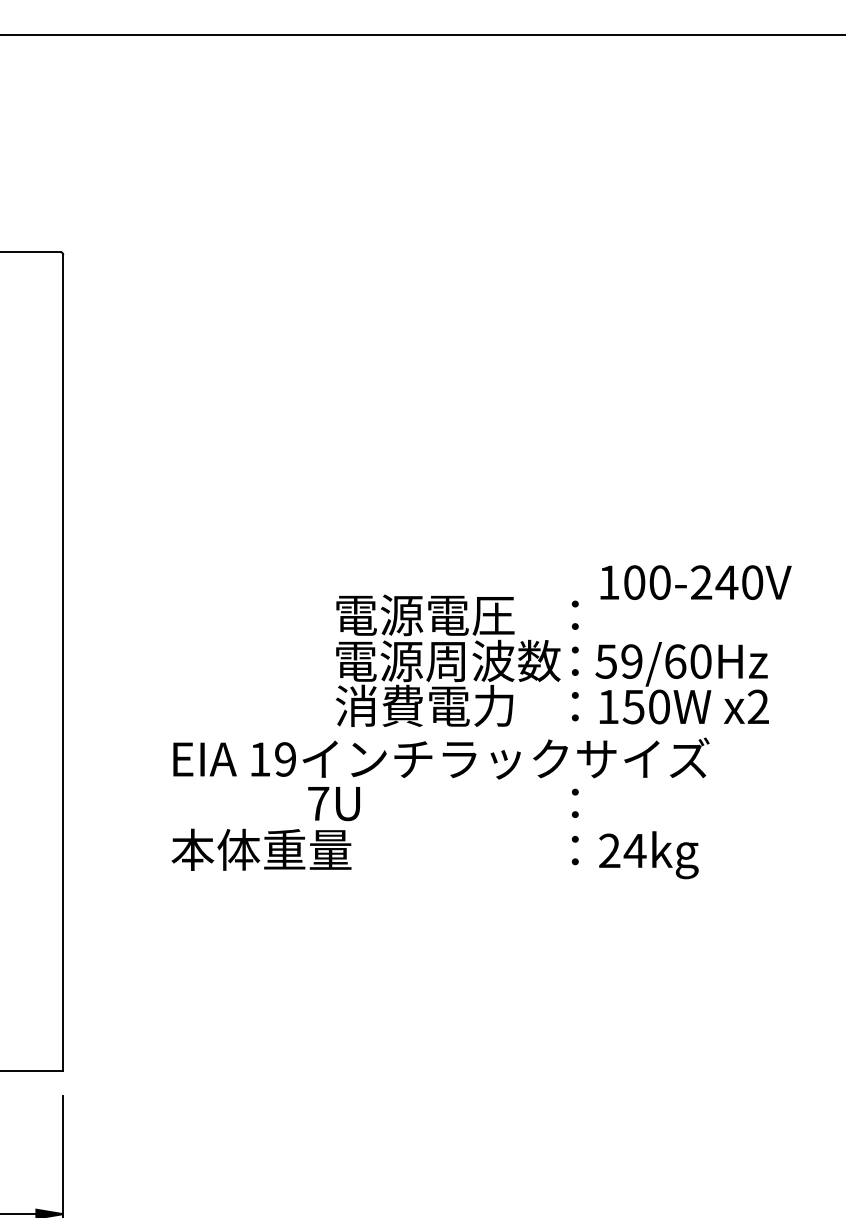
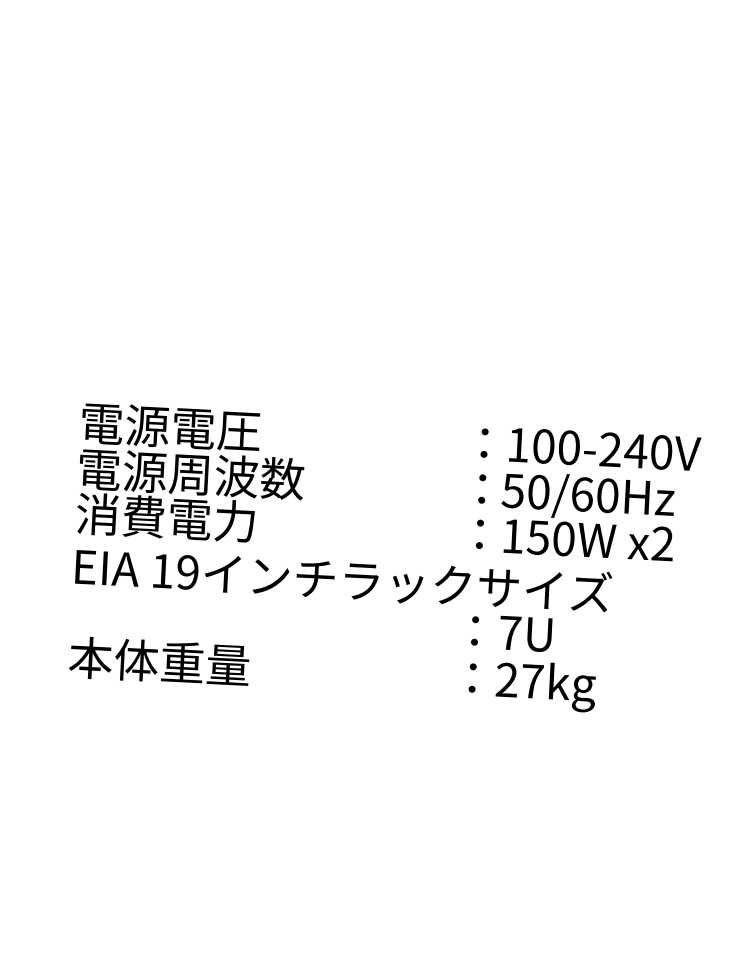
text: (695, 582) -> (604, 449), moved
text: (448, 660) -> (191, 473), moved
text: (631, 661) -> (538, 492), 59/60Hz -> 50/60Hz
text: (333, 804) -> (525, 634), moved
text: (634, 850) -> (531, 681), 24kg -> 27kg

